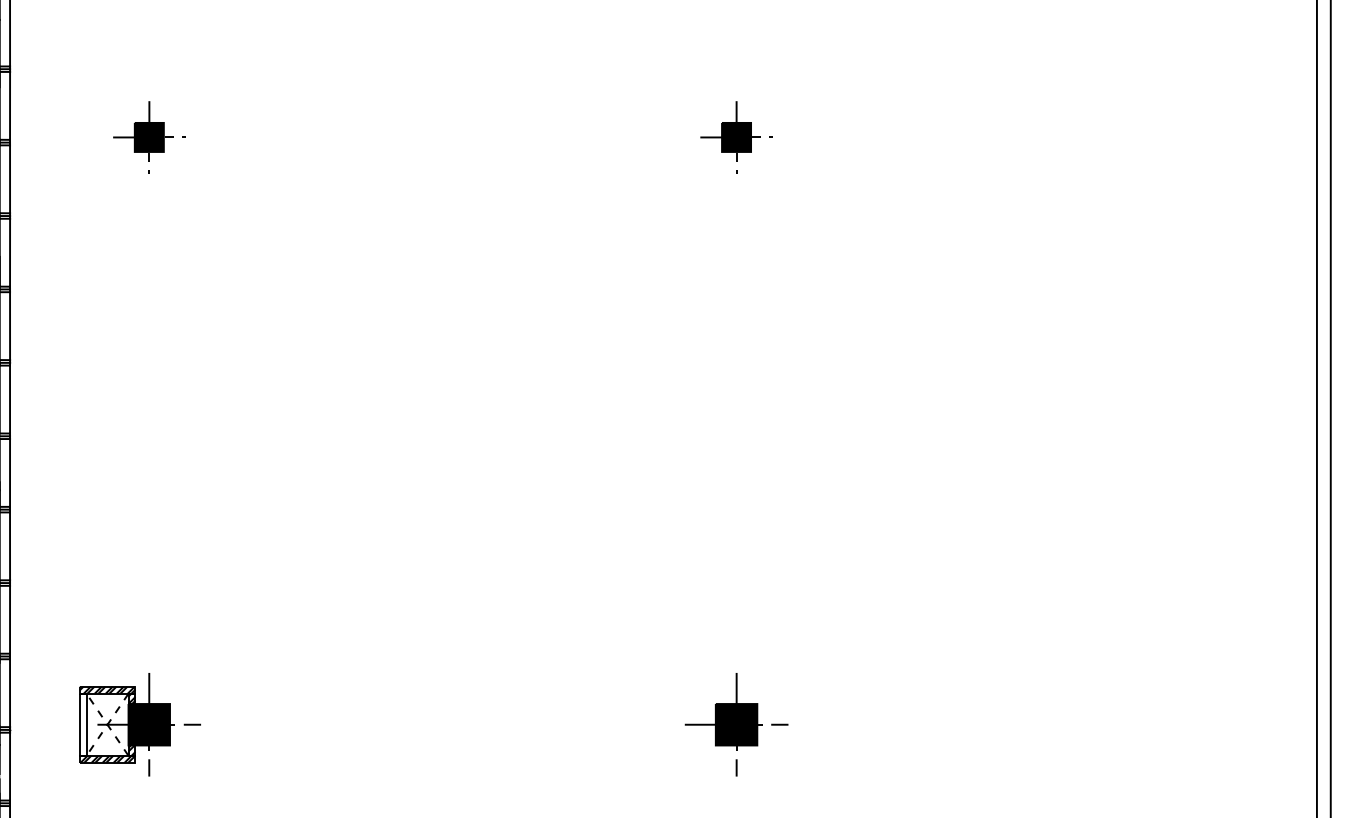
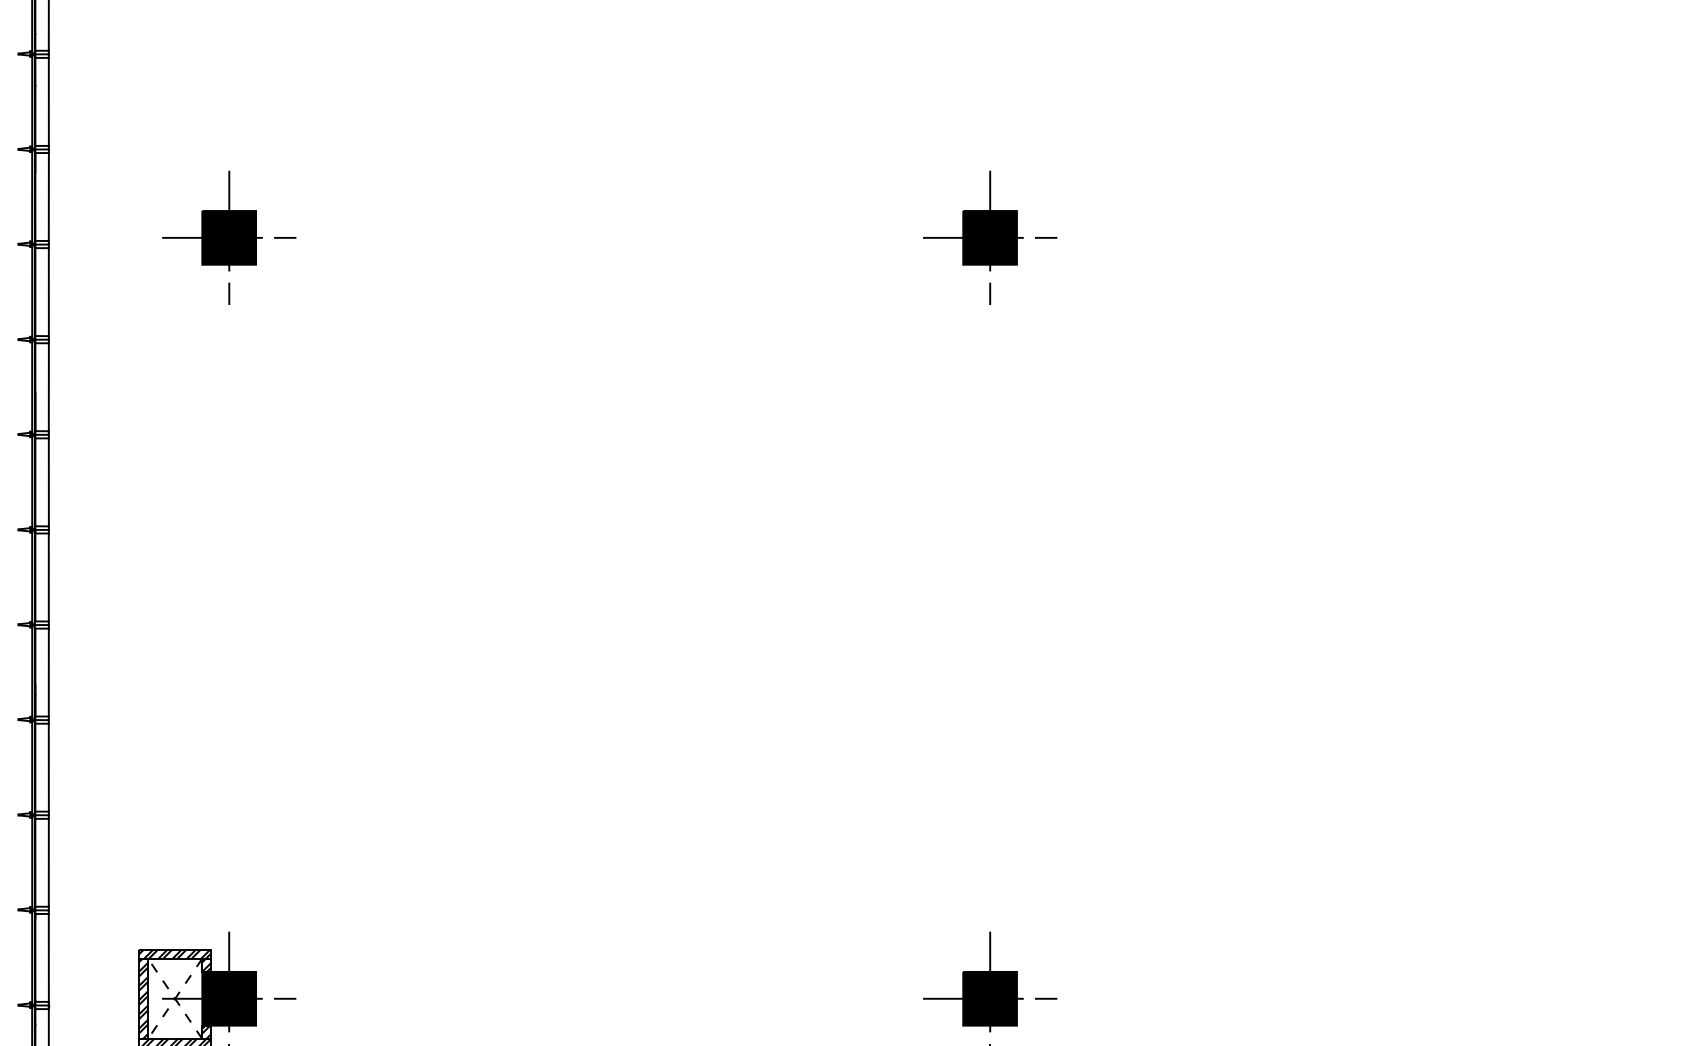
part: (149, 137) -> (229, 237), size x1.43
part: (736, 137) -> (990, 237), size x1.43
hatch: (82, 724) -> (142, 998), added

